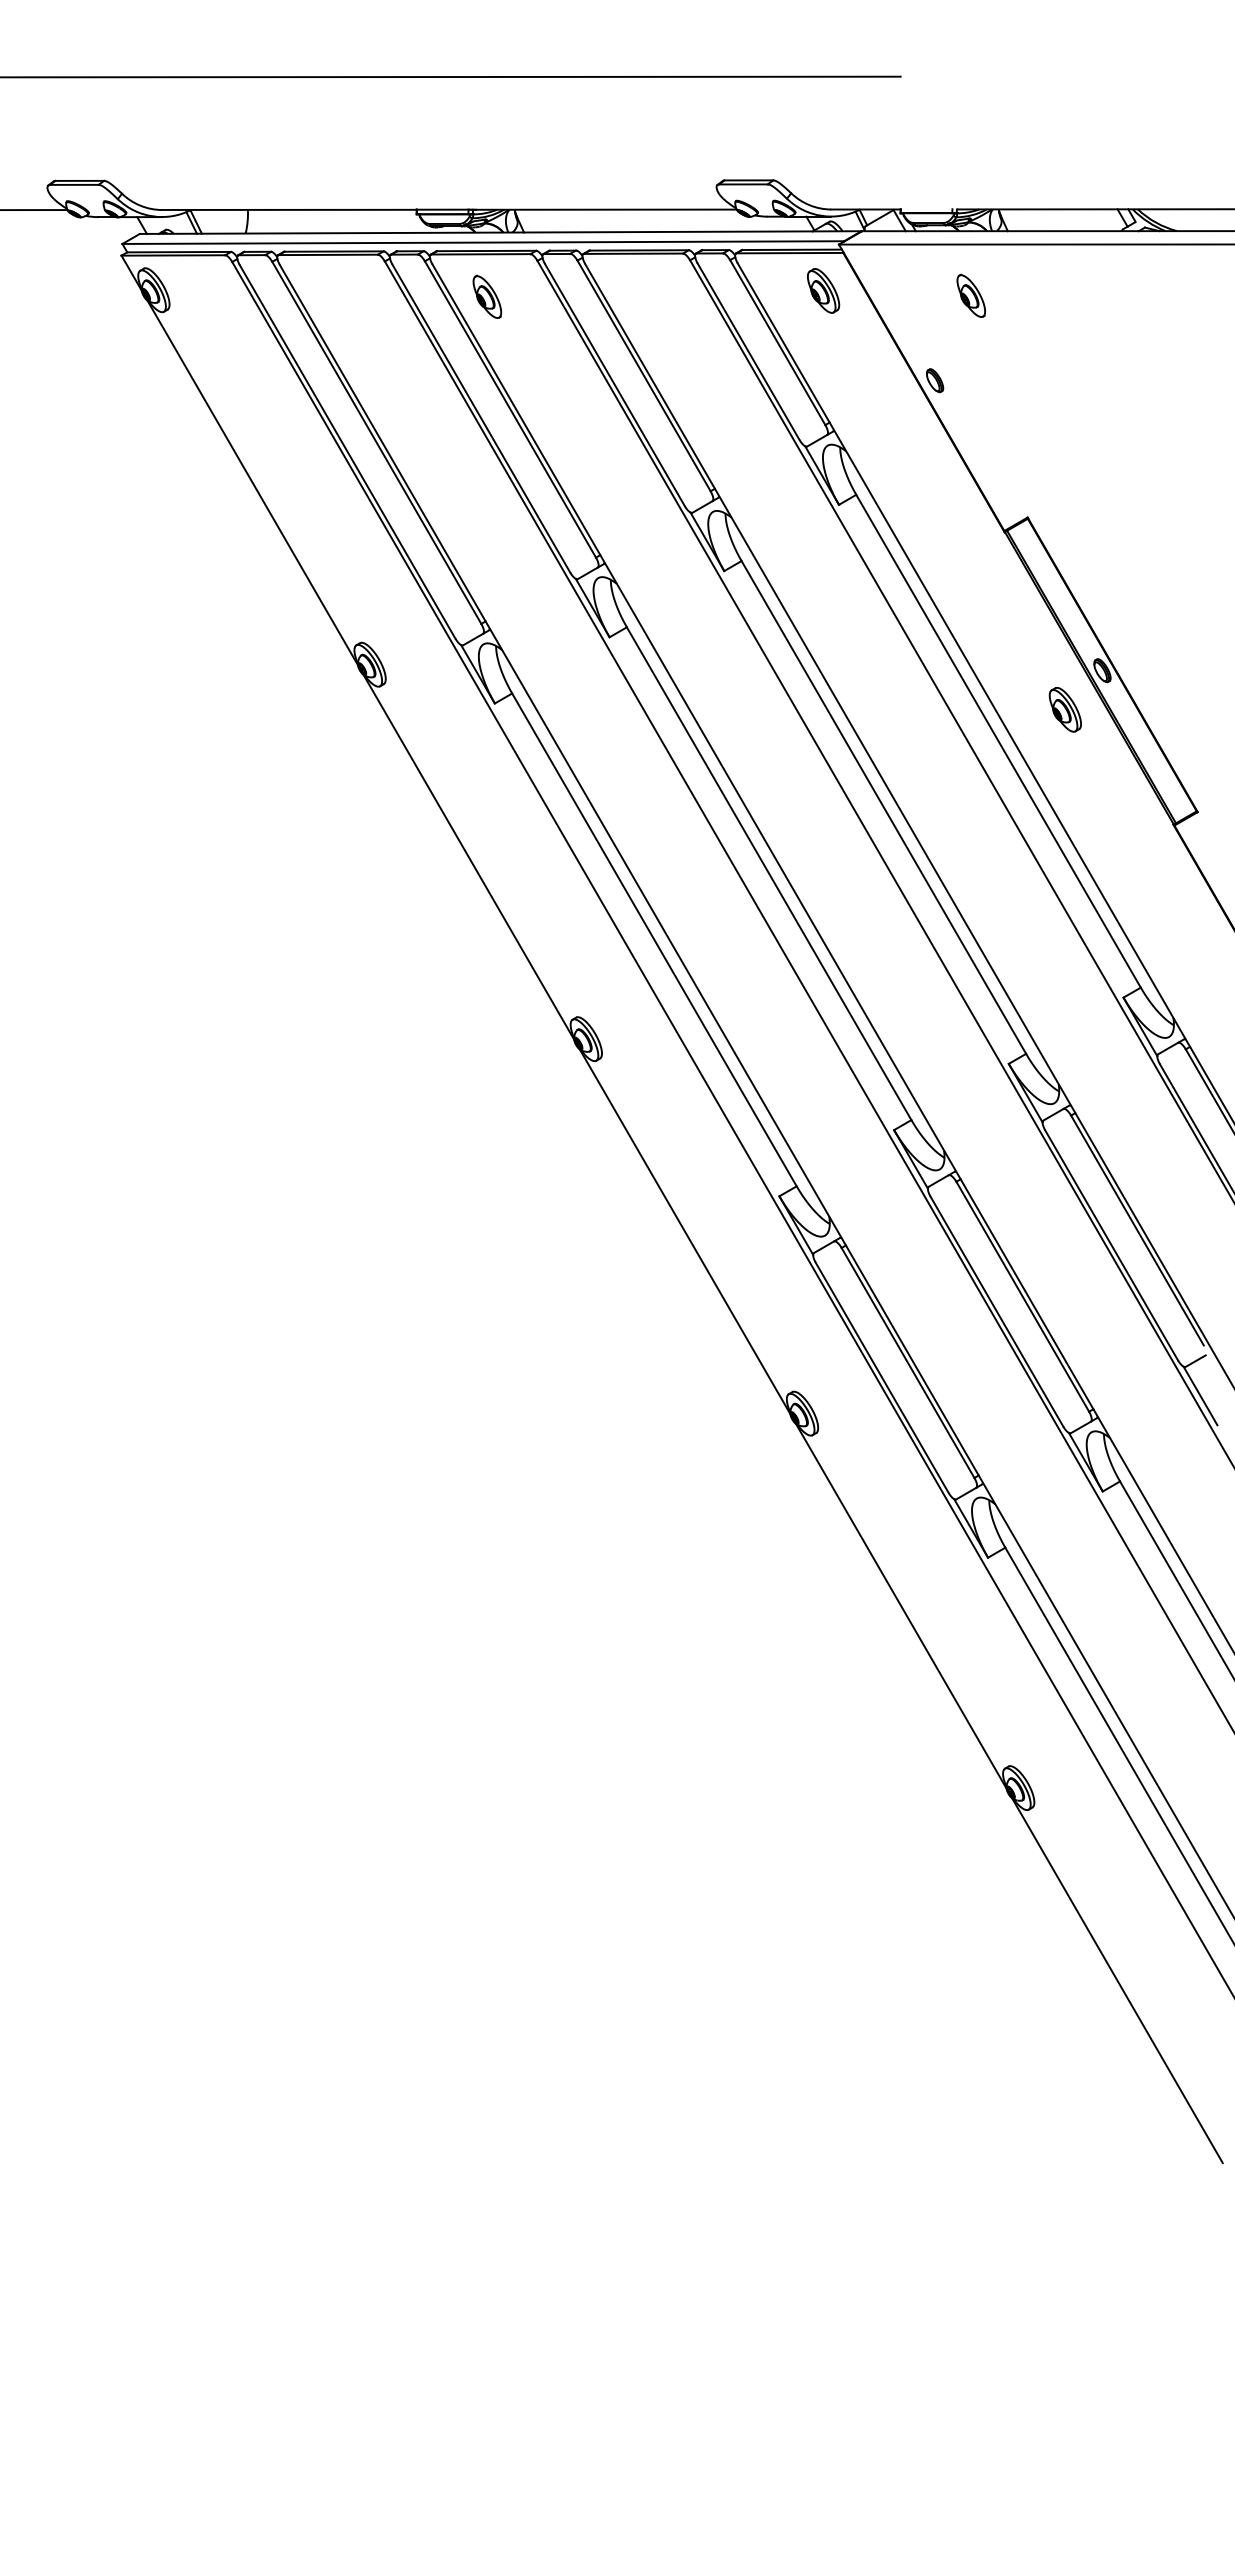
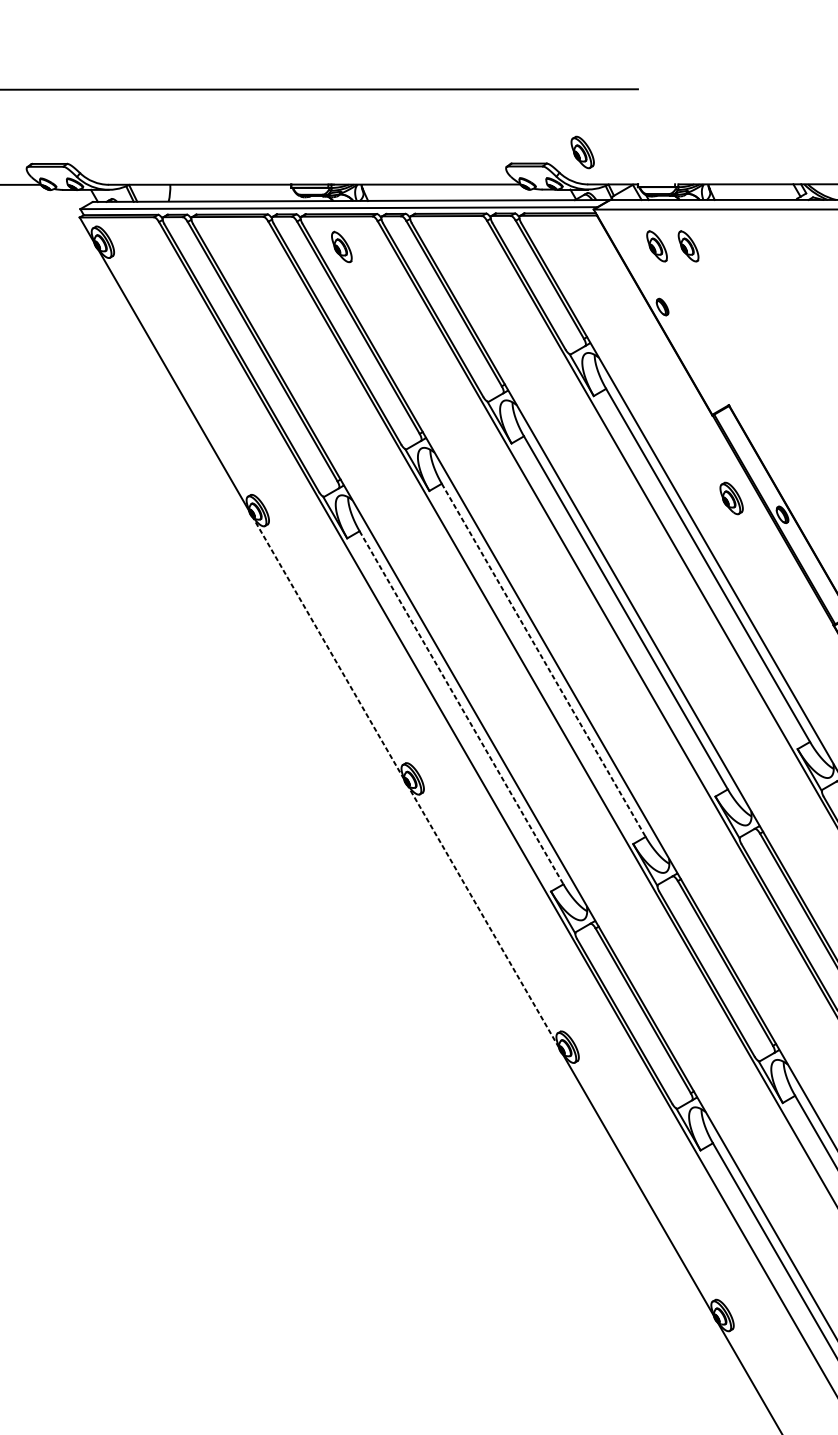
part: (823, 290) -> (582, 152), moved
part: (926, 295) -> (656, 246), added
part: (1064, 709) -> (731, 498), moved
line: (468, 857) -> (328, 648), solid -> dashed
line: (769, 873) -> (544, 660), solid -> dashed
line: (654, 939) -> (461, 707), solid -> dashed
line: (685, 1231) -> (483, 916), solid -> dashed

